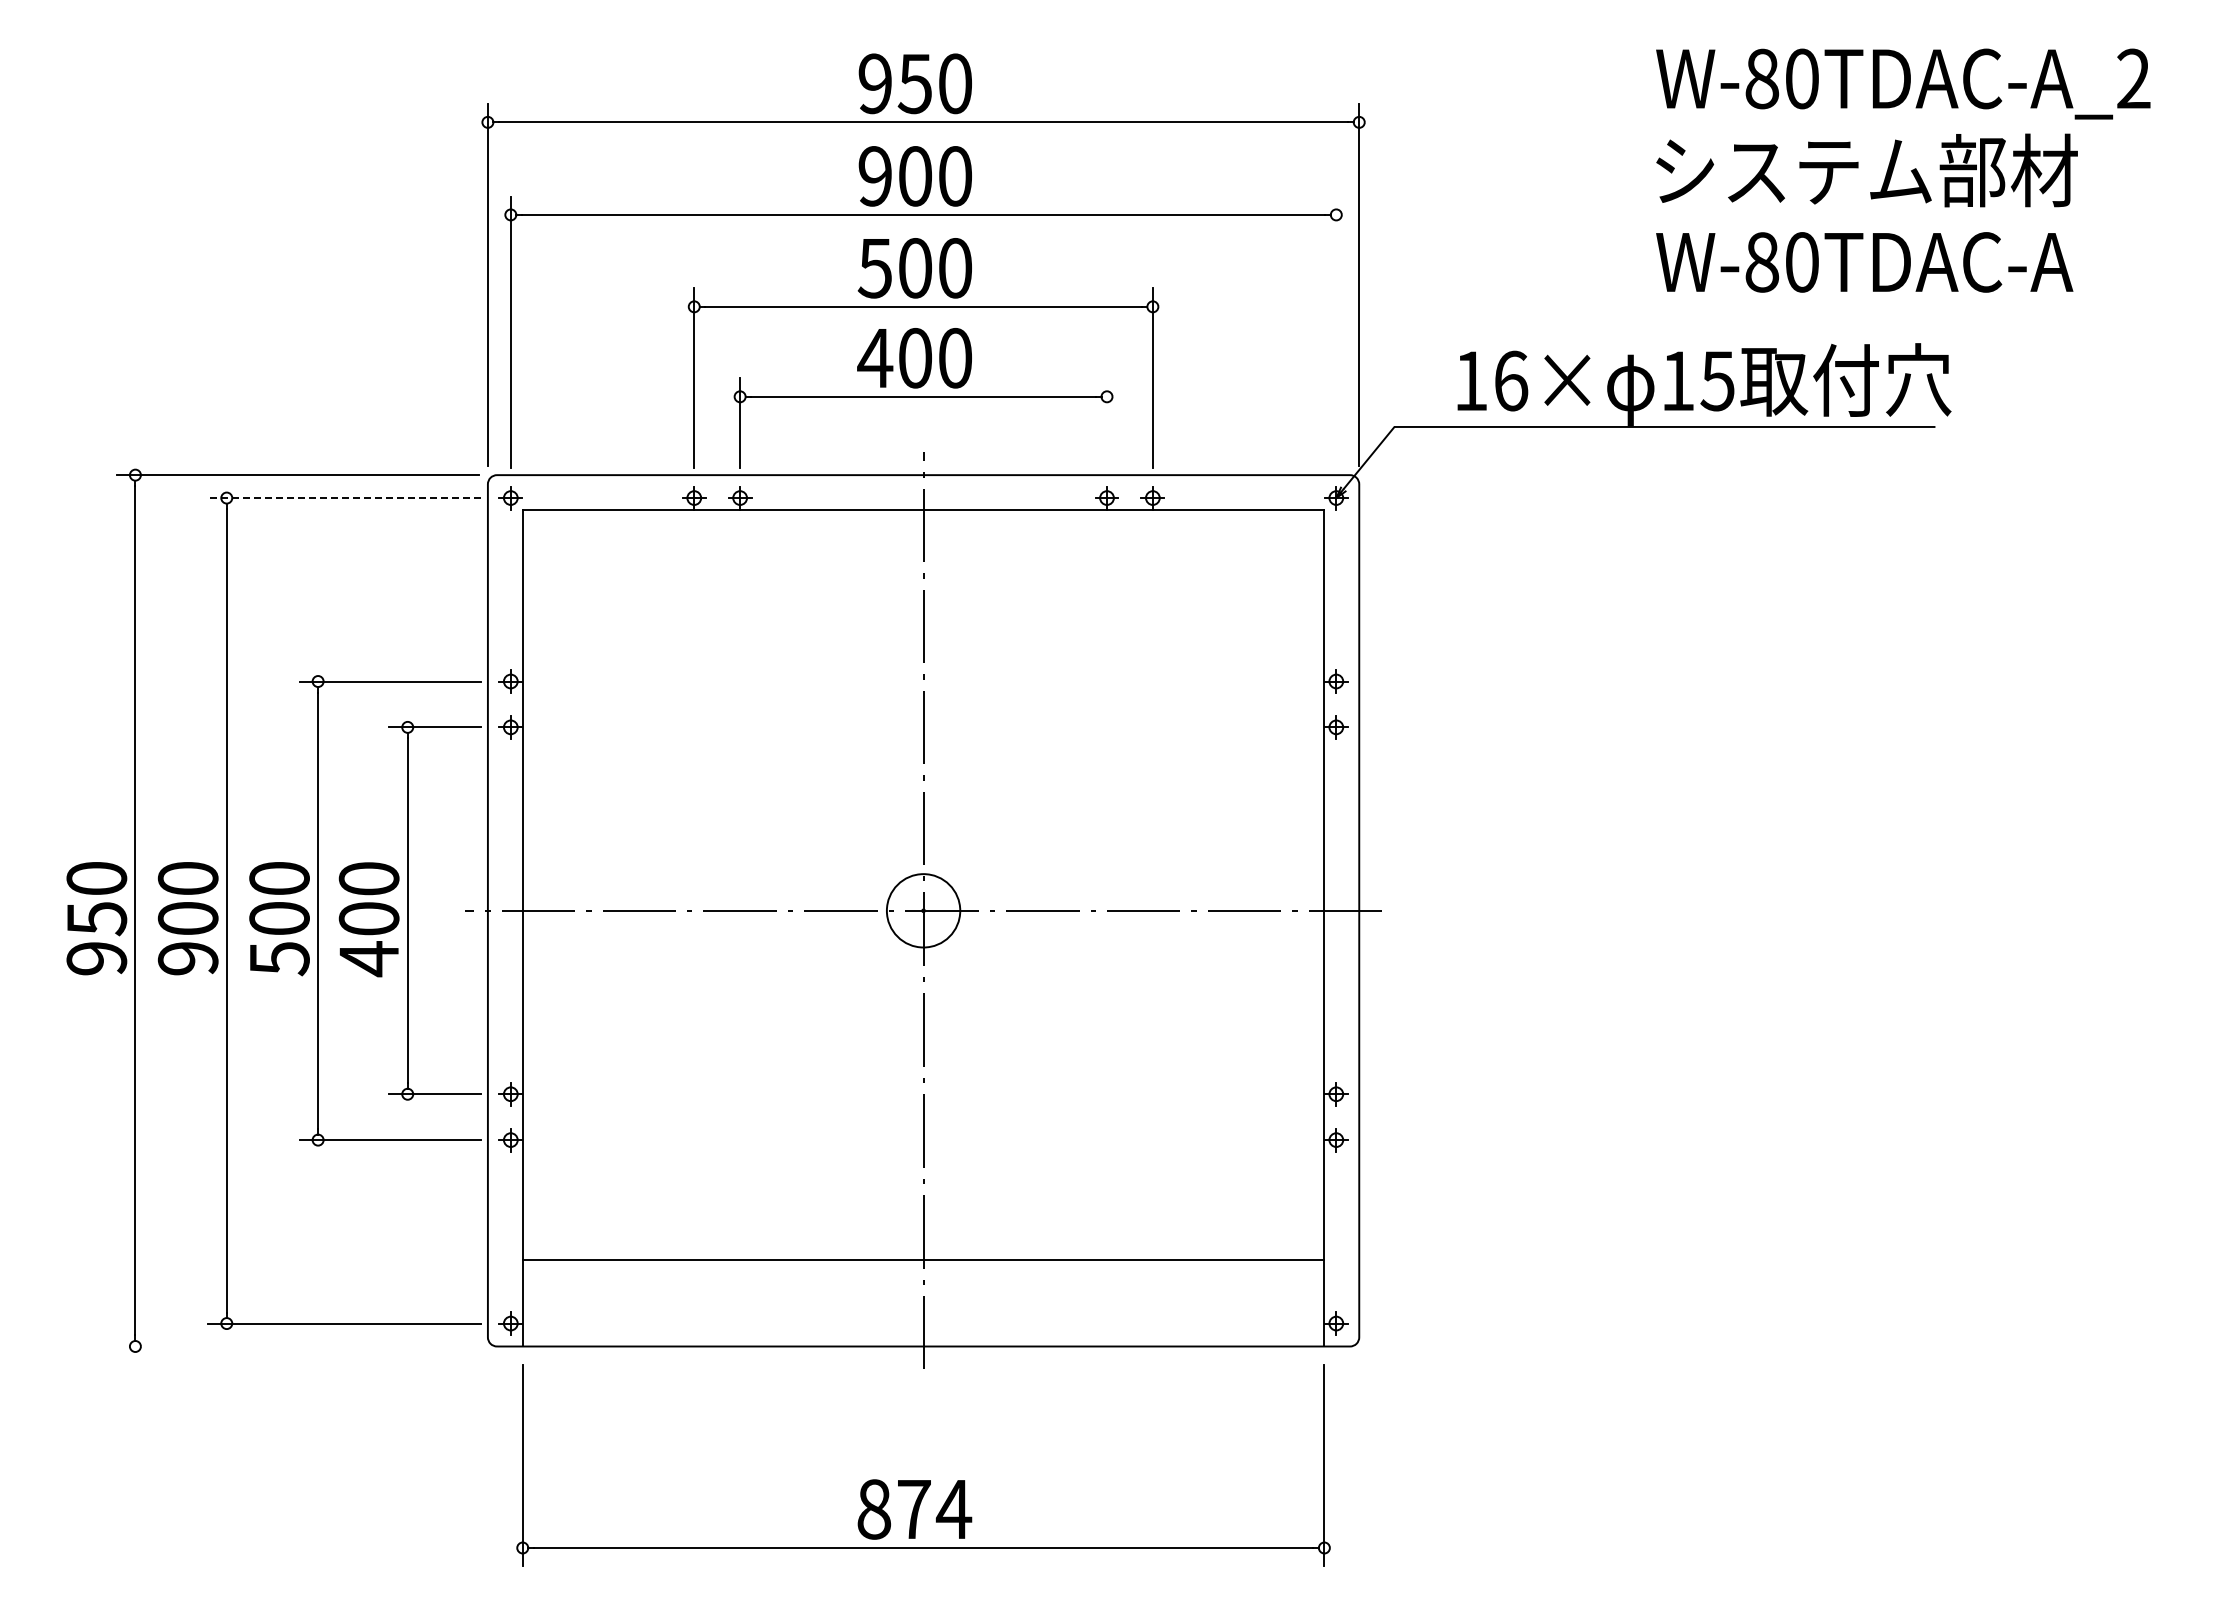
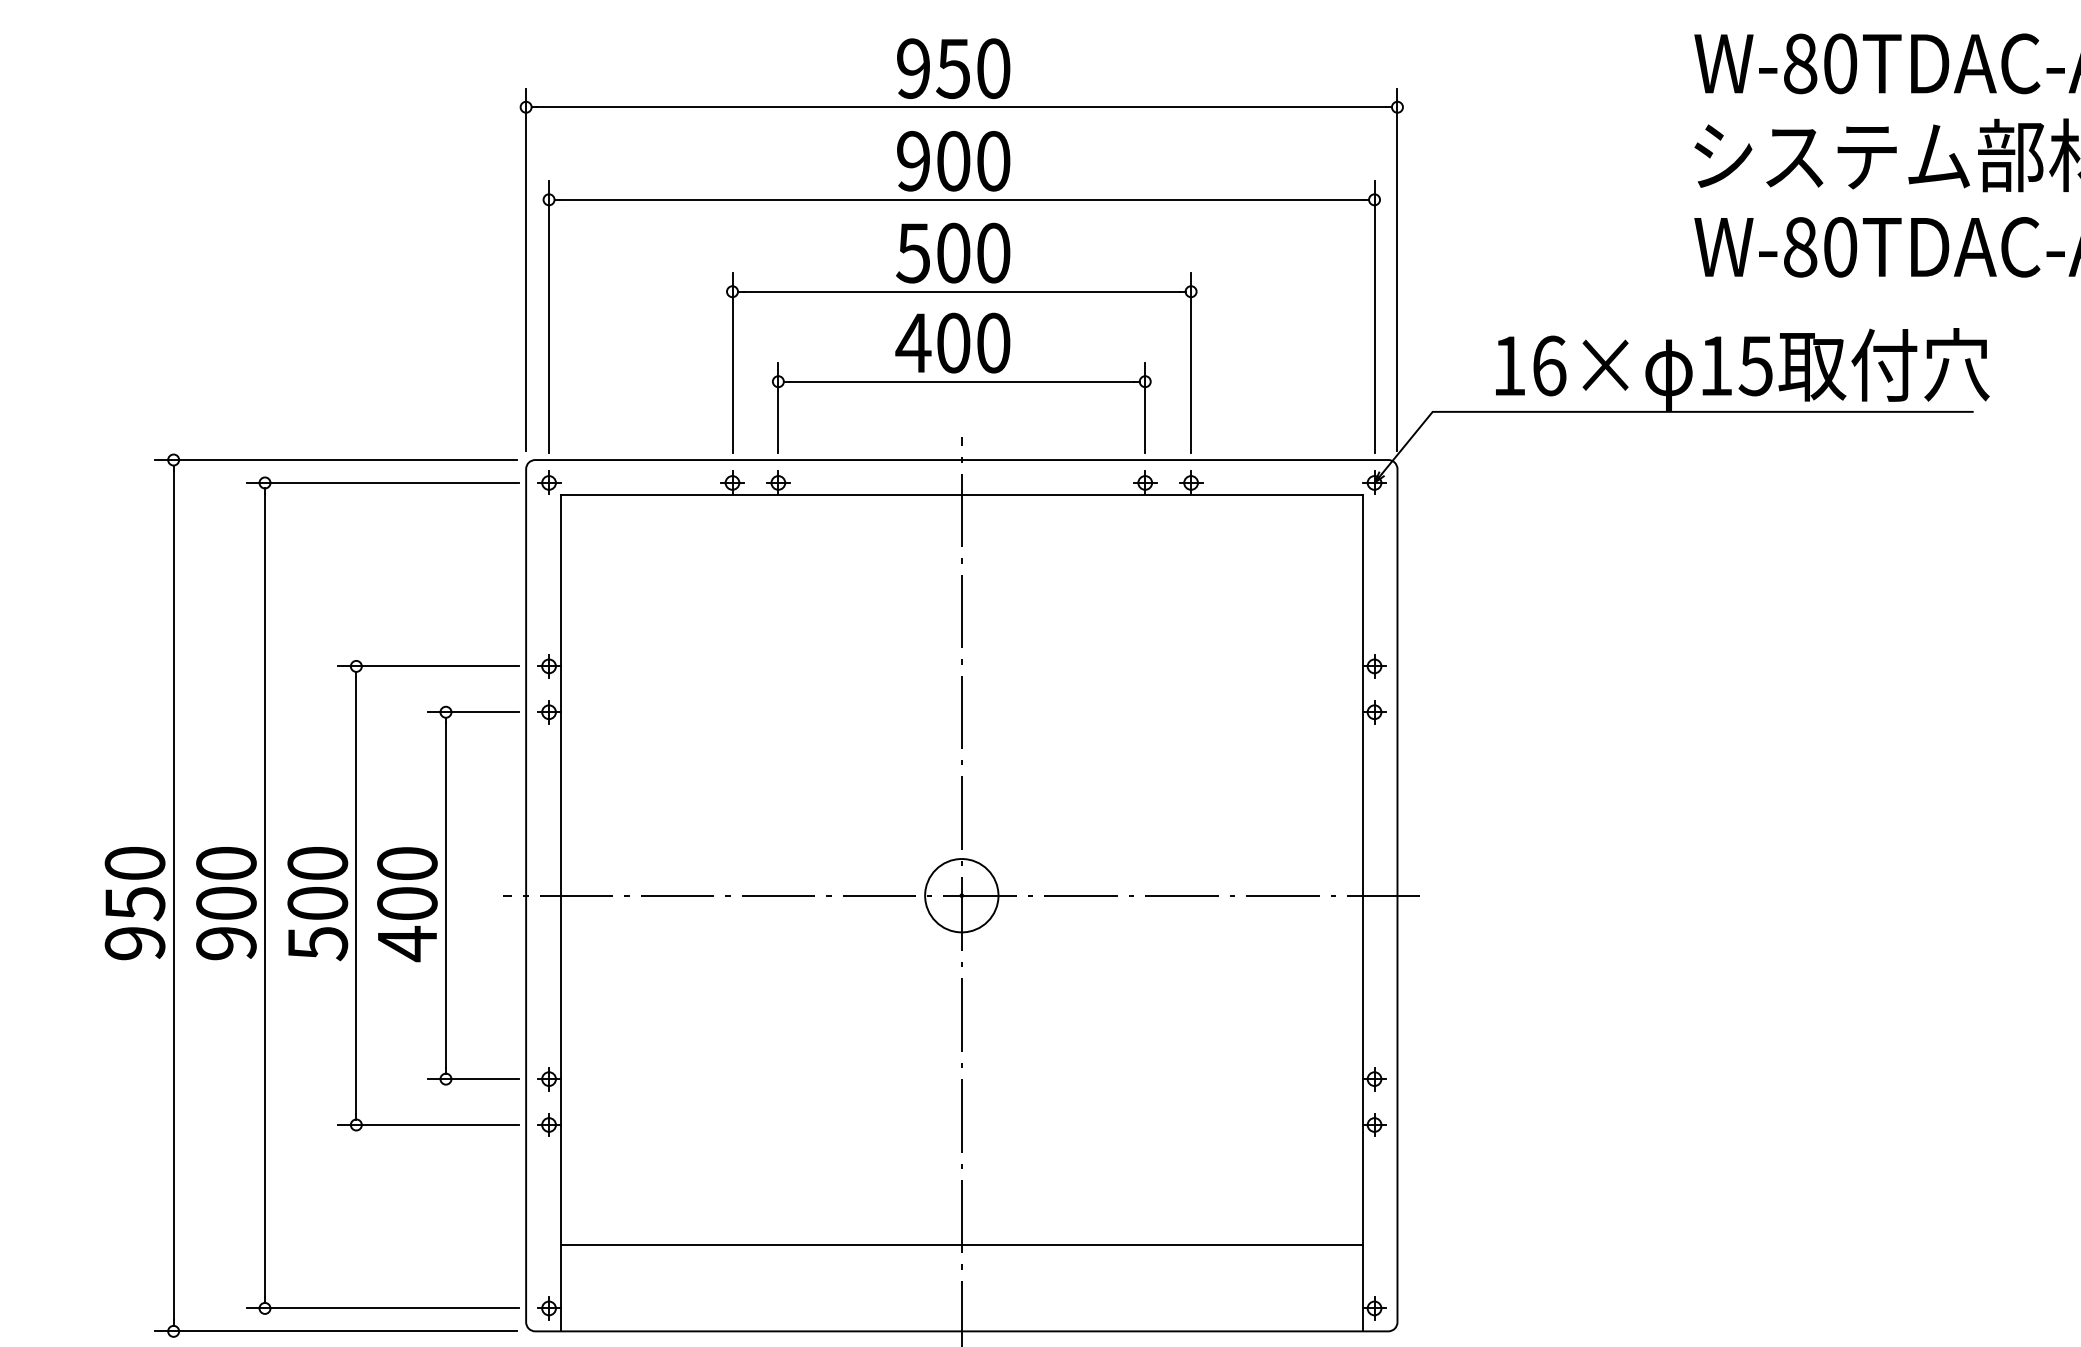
line: (1336, 332) -> (1374, 317), added
line: (1107, 423) -> (1145, 408), added
line: (344, 498) -> (382, 483), dashed -> solid
line: (297, 1346) -> (335, 1331), added

